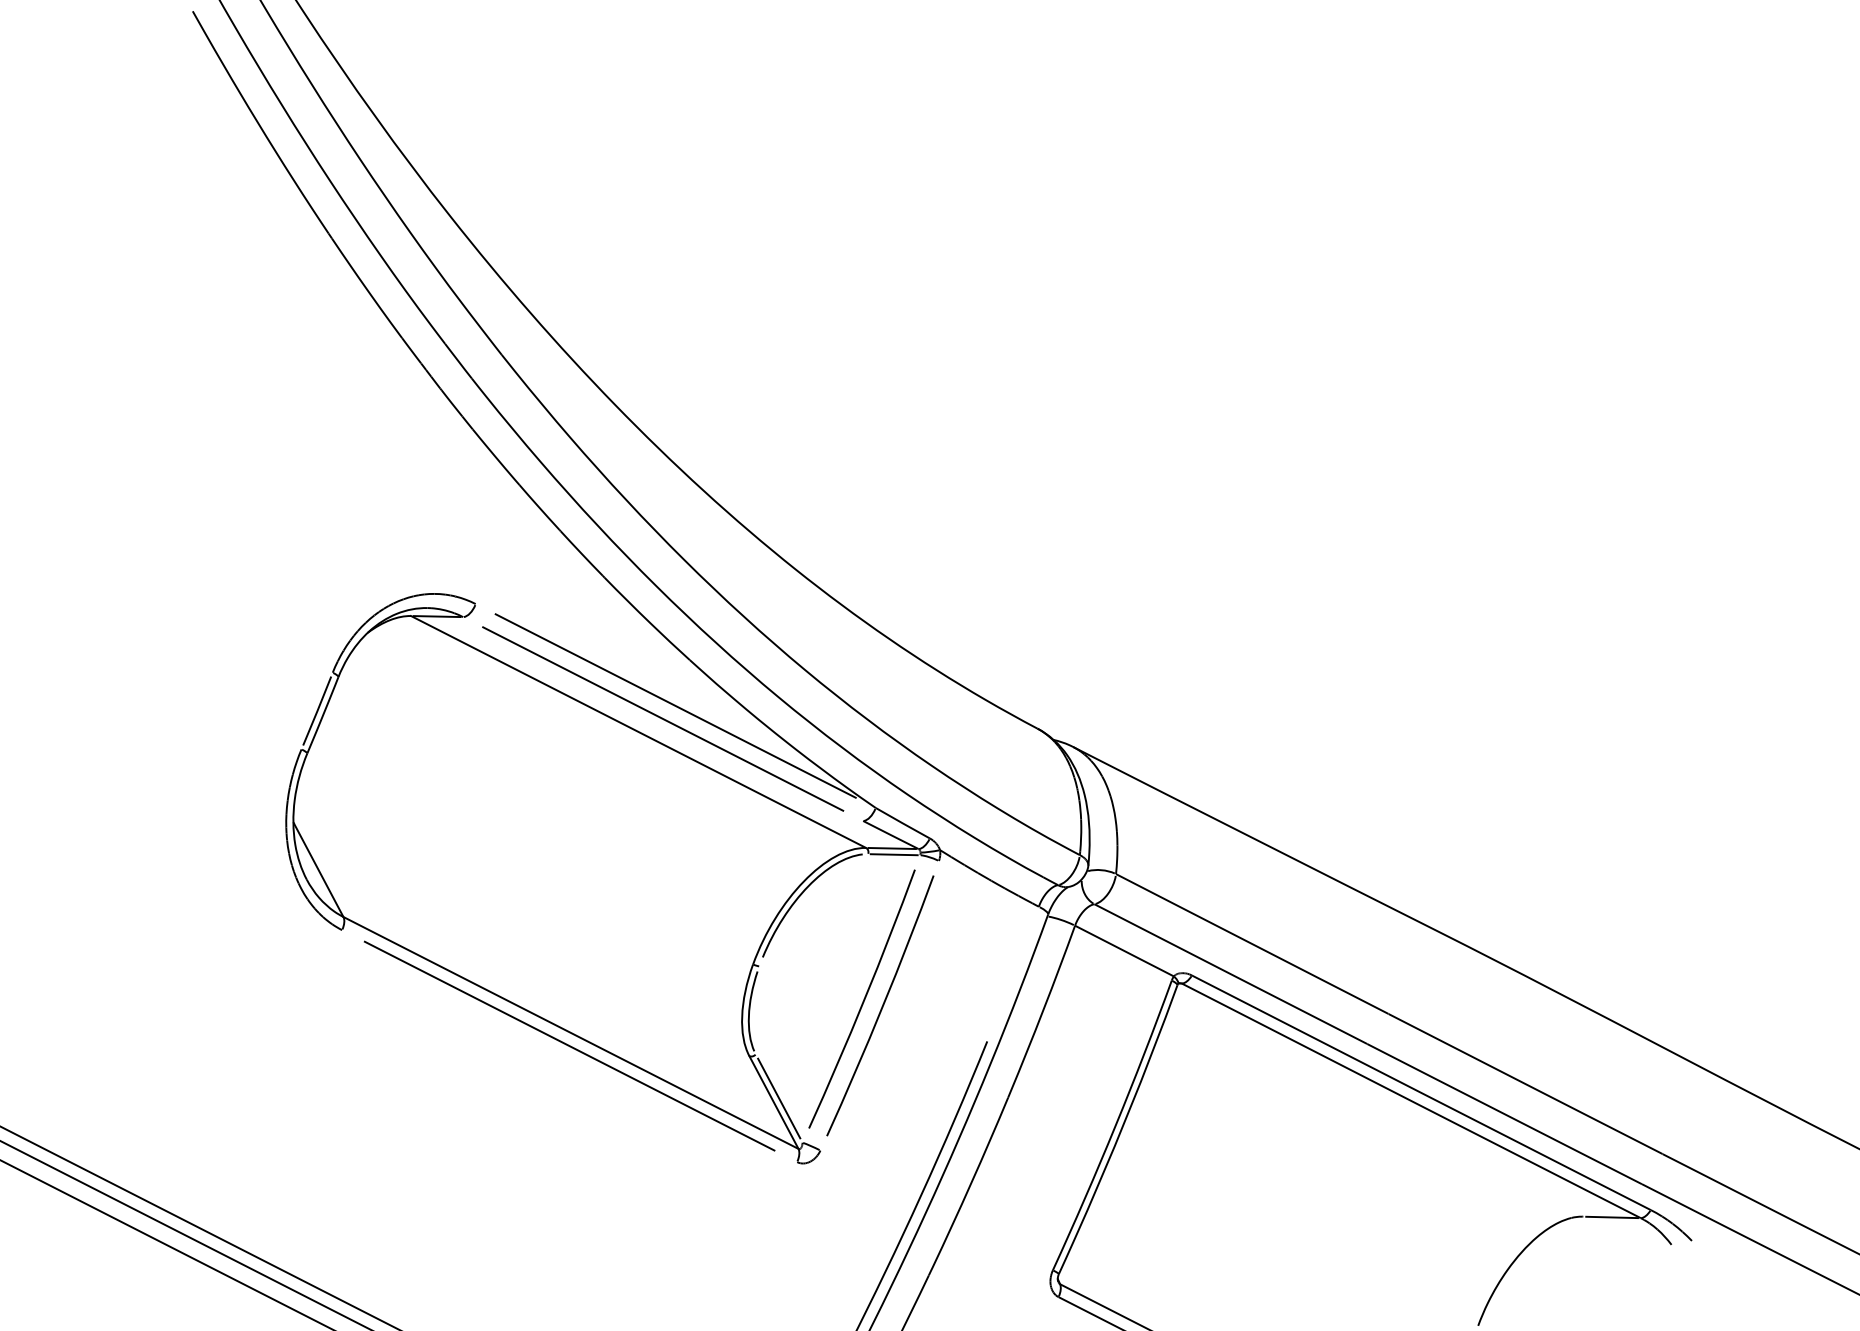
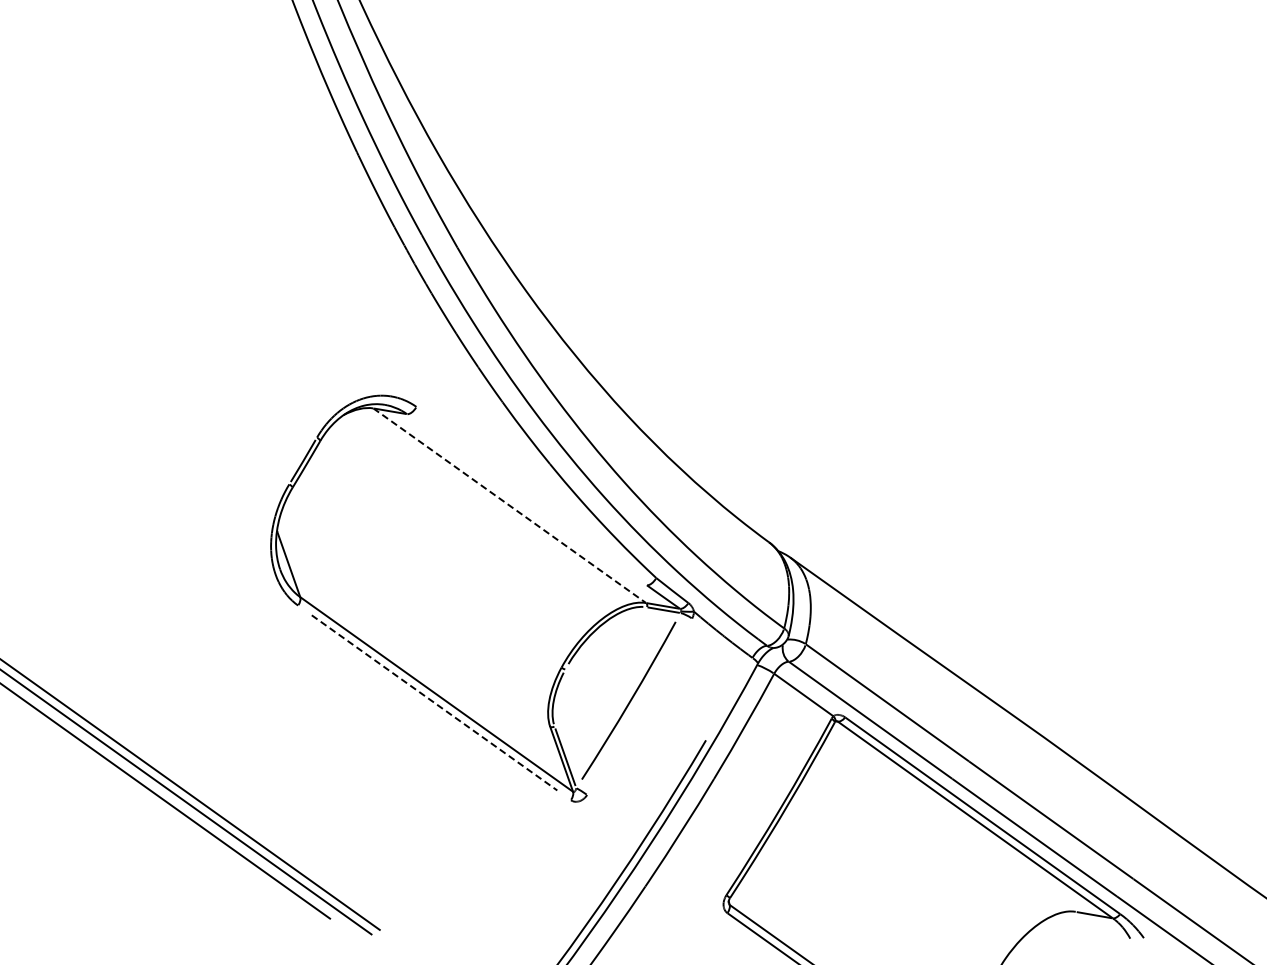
line: (675, 706) -> (536, 492), removed
line: (662, 718) -> (526, 499), removed
line: (638, 731) -> (509, 505), solid -> dashed
curve: (881, 1006) -> (640, 707), removed
line: (569, 1045) -> (434, 702), solid -> dashed

